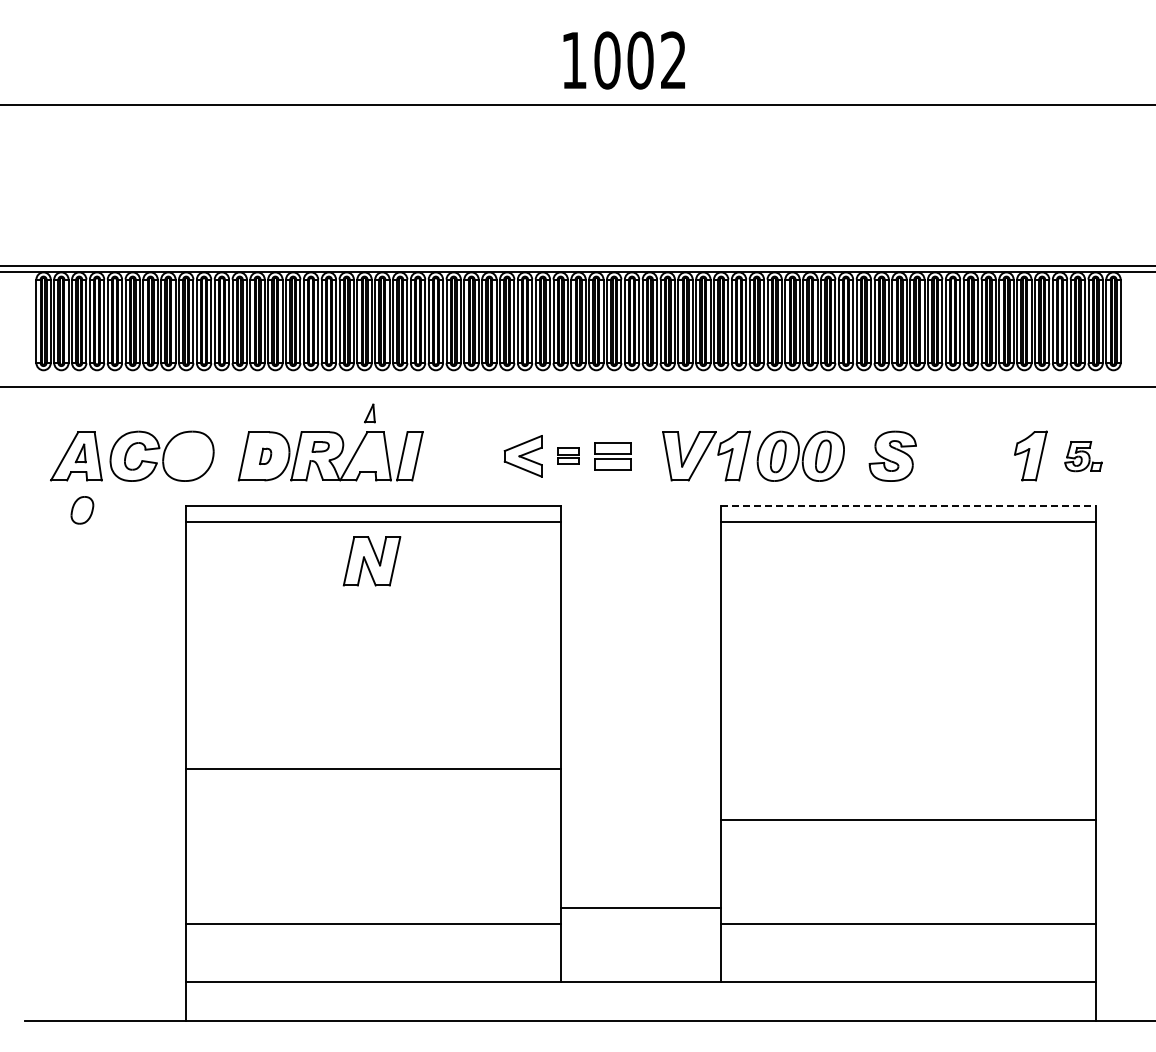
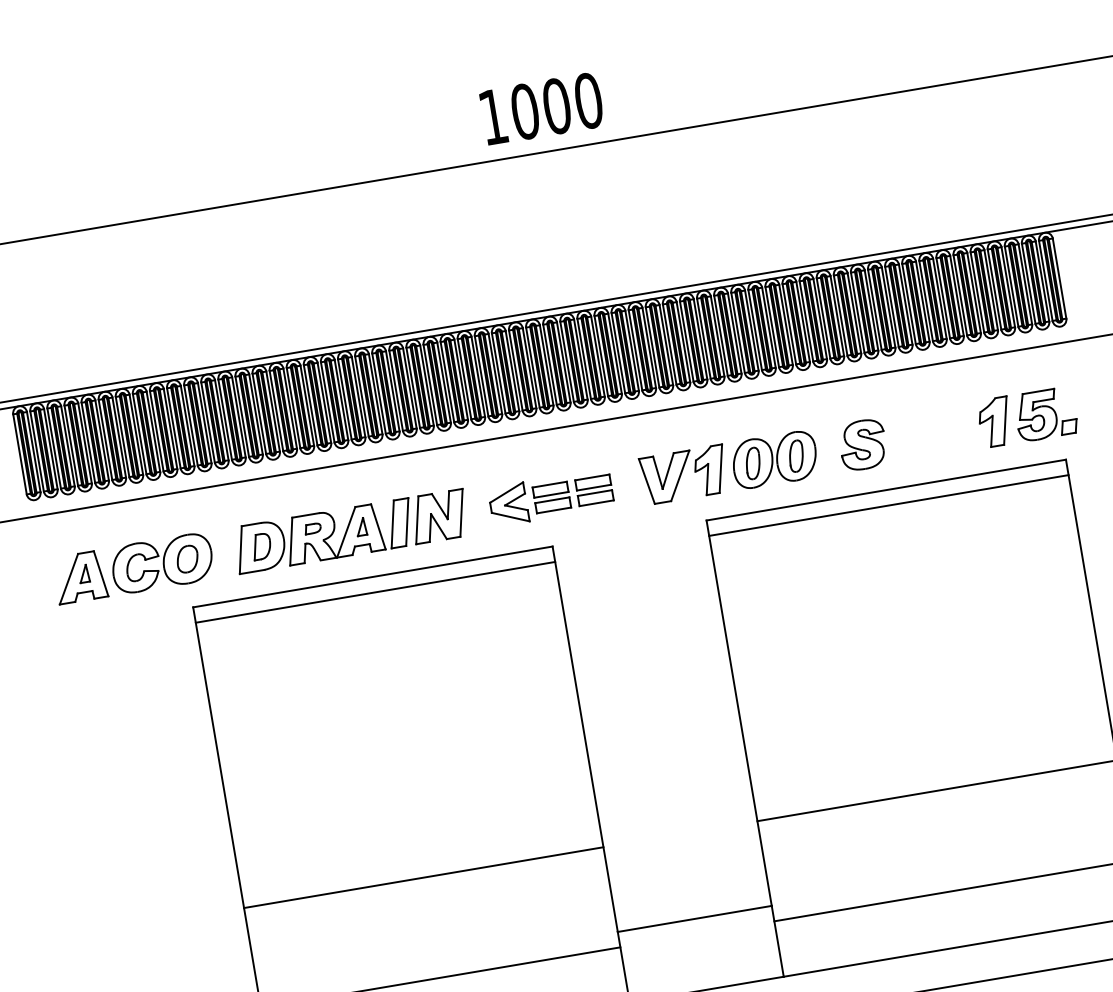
text: (673, 60) -> (588, 100), 1002 -> 1000
part: (369, 413) -> (360, 527), moved
part: (265, 456) -> (261, 546), size x1.67
part: (568, 456) -> (552, 497), size x1.67
part: (1083, 456) -> (1045, 414), size x1.67
line: (909, 506) -> (887, 490), dashed -> solid
part: (82, 510) -> (187, 559), moved
part: (371, 561) -> (438, 516), moved
line: (372, 768) -> (423, 877), moved

